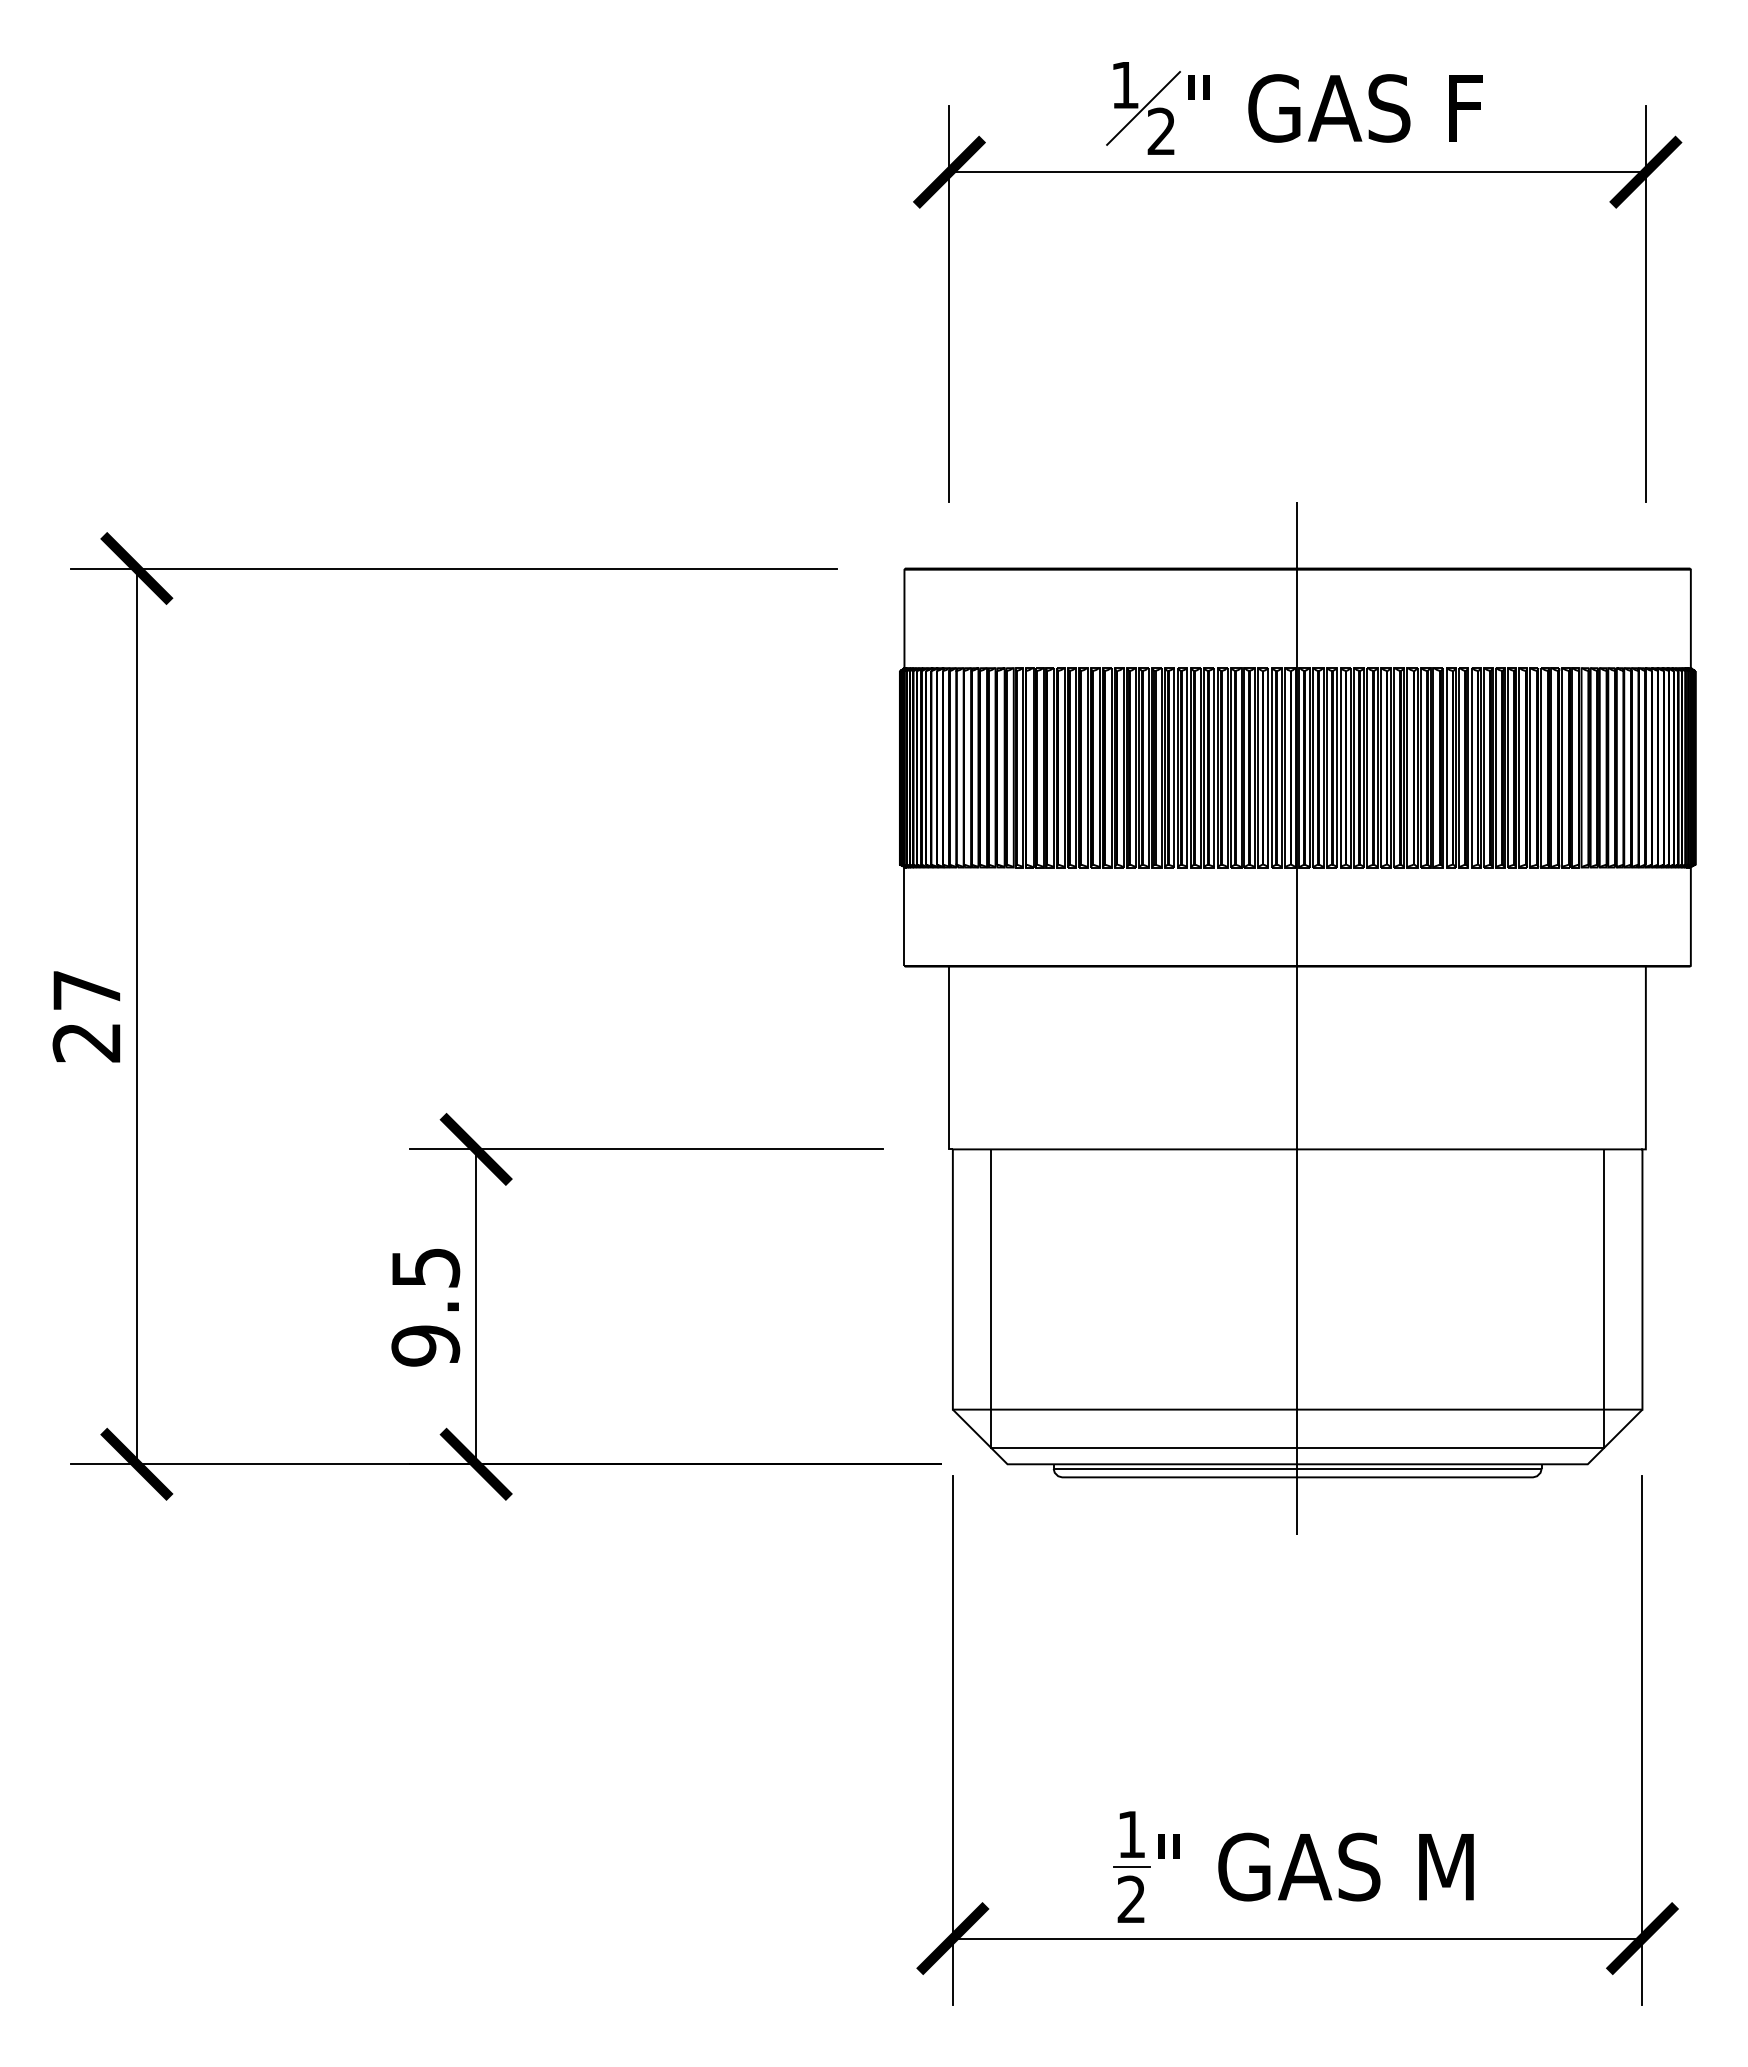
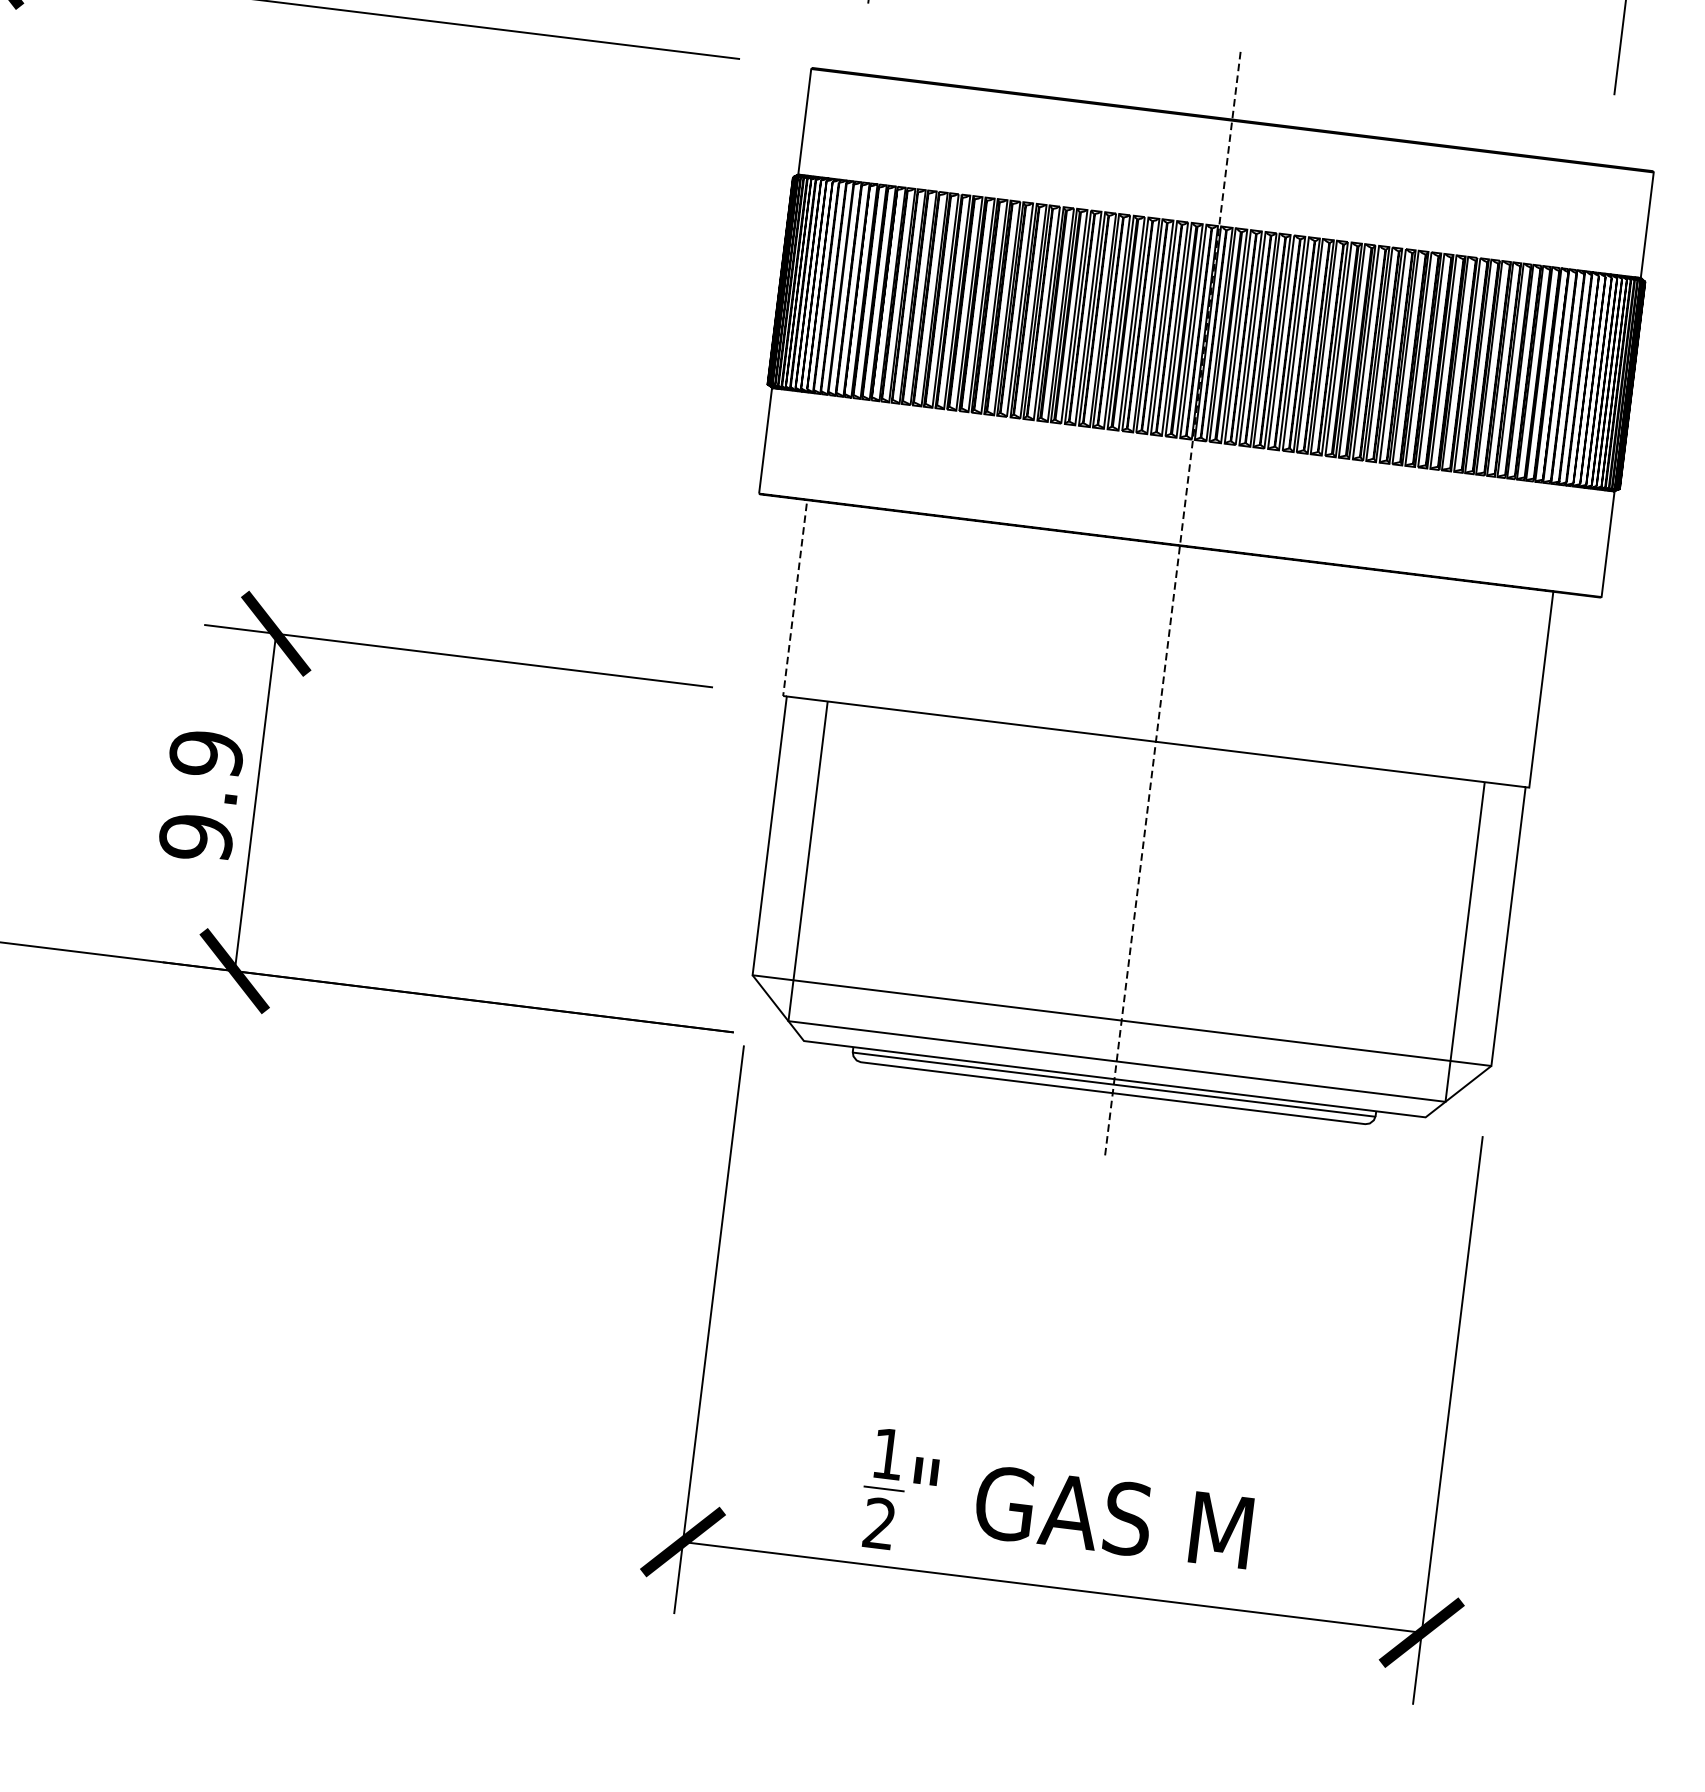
line: (1297, 1018) -> (1173, 601), solid -> dashed
line: (949, 1060) -> (794, 600), solid -> dashed
text: (425, 1267) -> (206, 753), 9.5 -> 9.9

